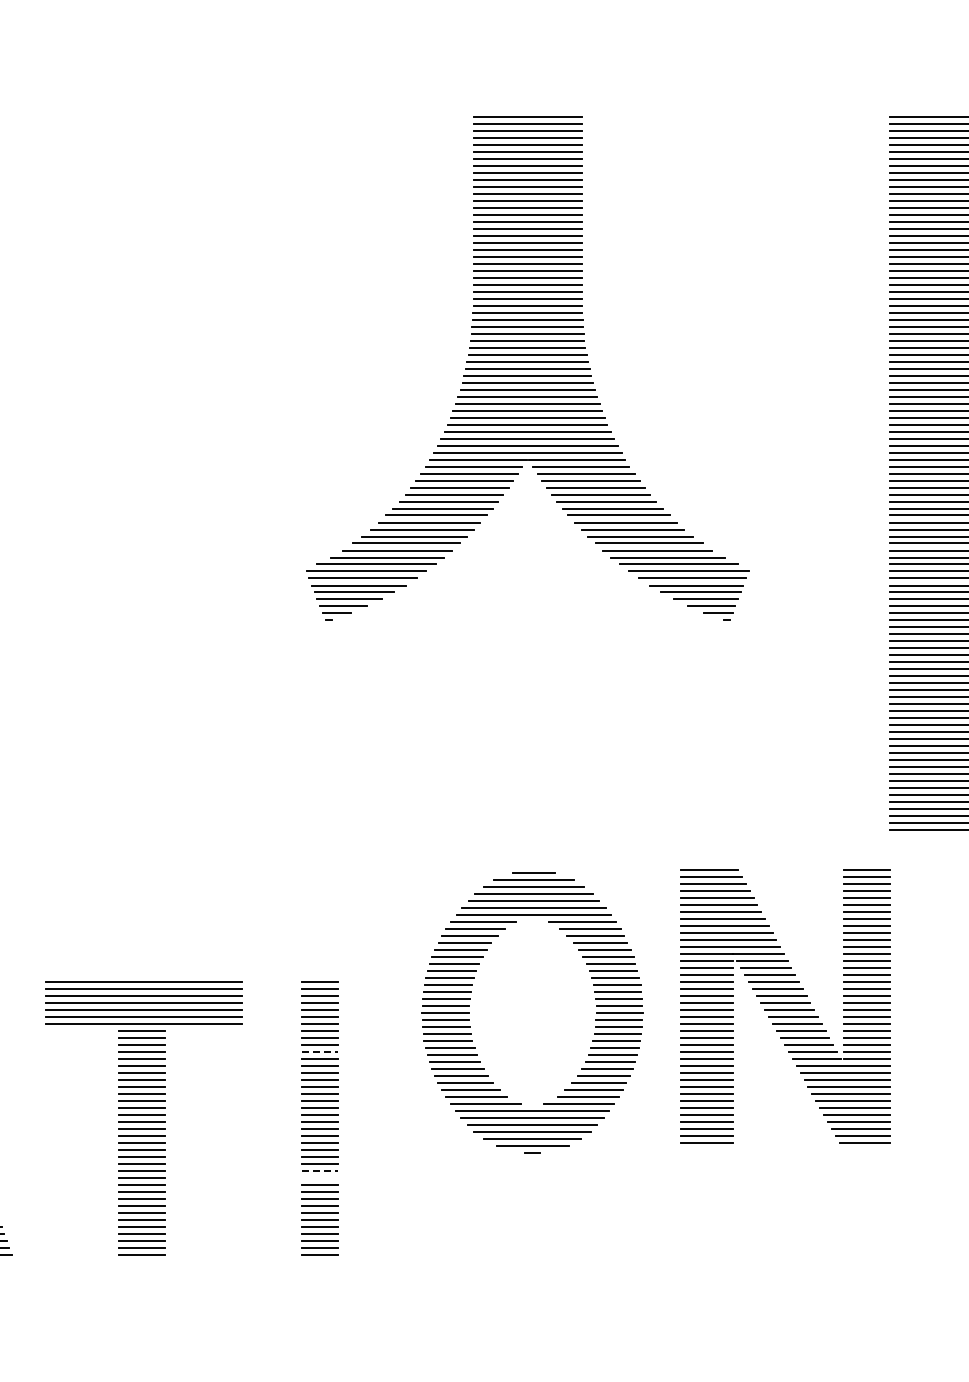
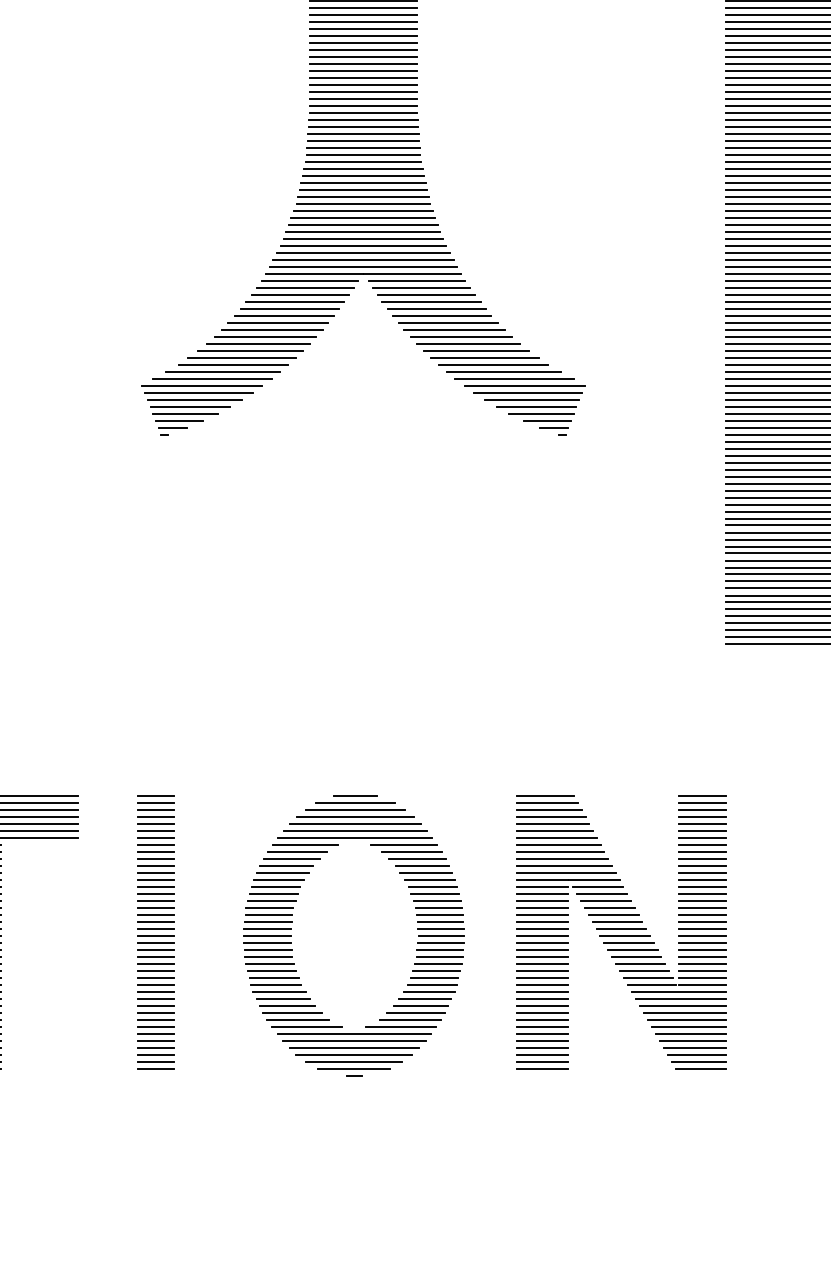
part: (785, 1006) -> (621, 932), moved
part: (469, 1012) -> (291, 935), moved
line: (320, 1052) -> (156, 866), dashed -> solid
line: (320, 1171) -> (156, 985), dashed -> solid
line: (319, 1178) -> (155, 992), added

